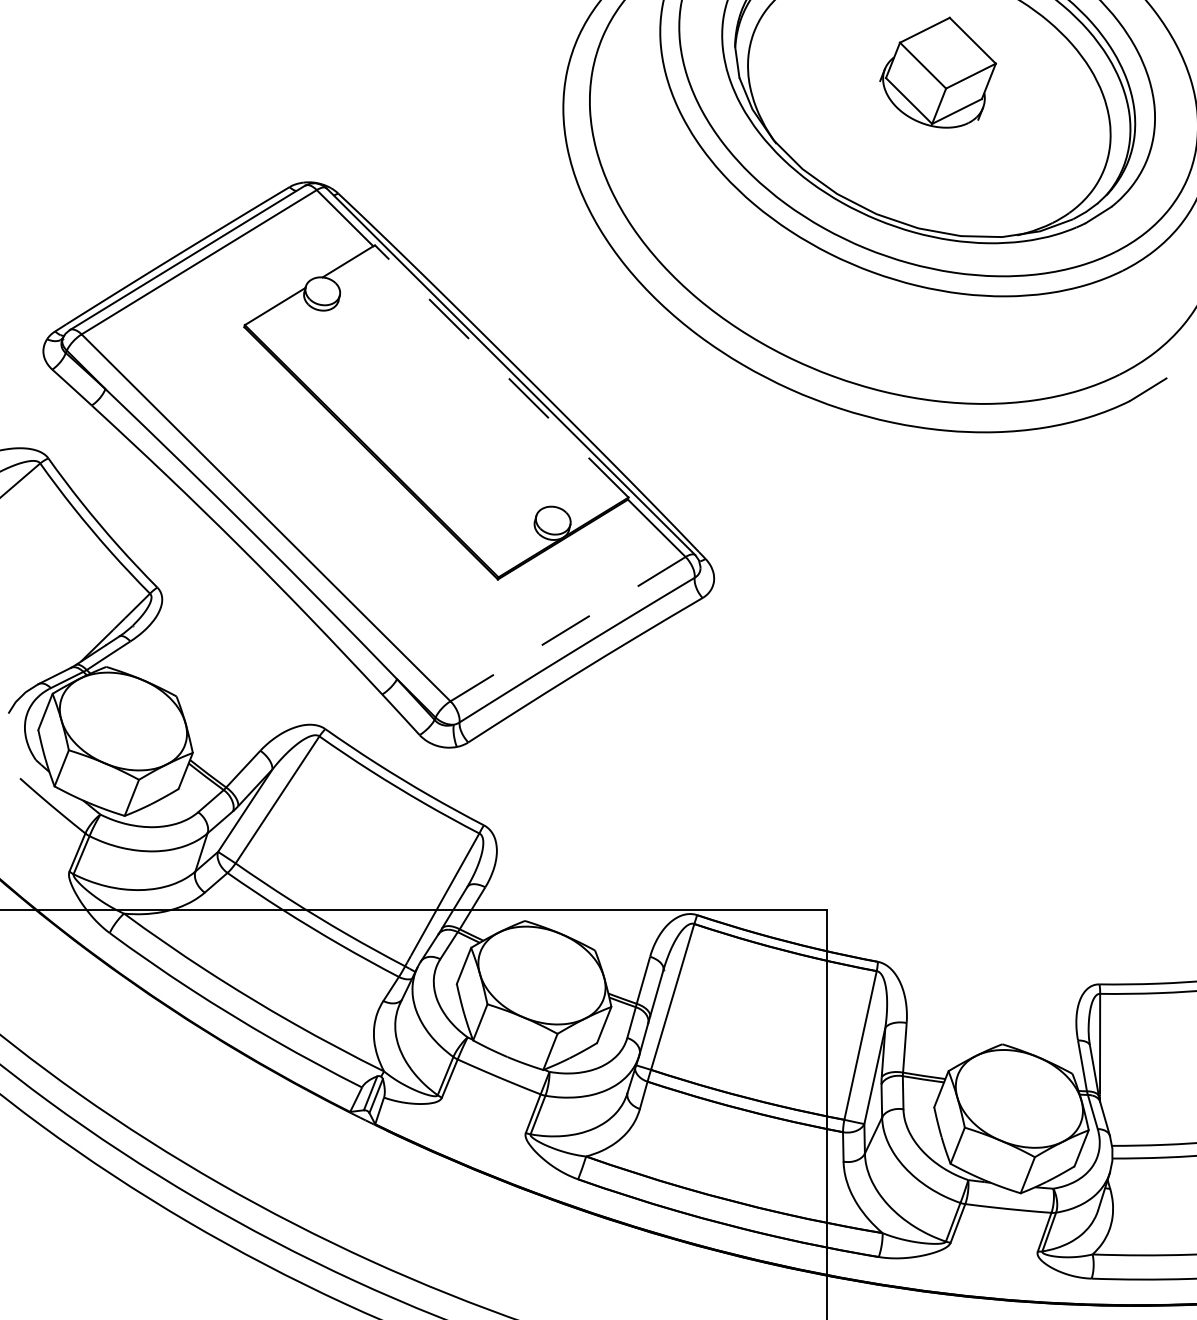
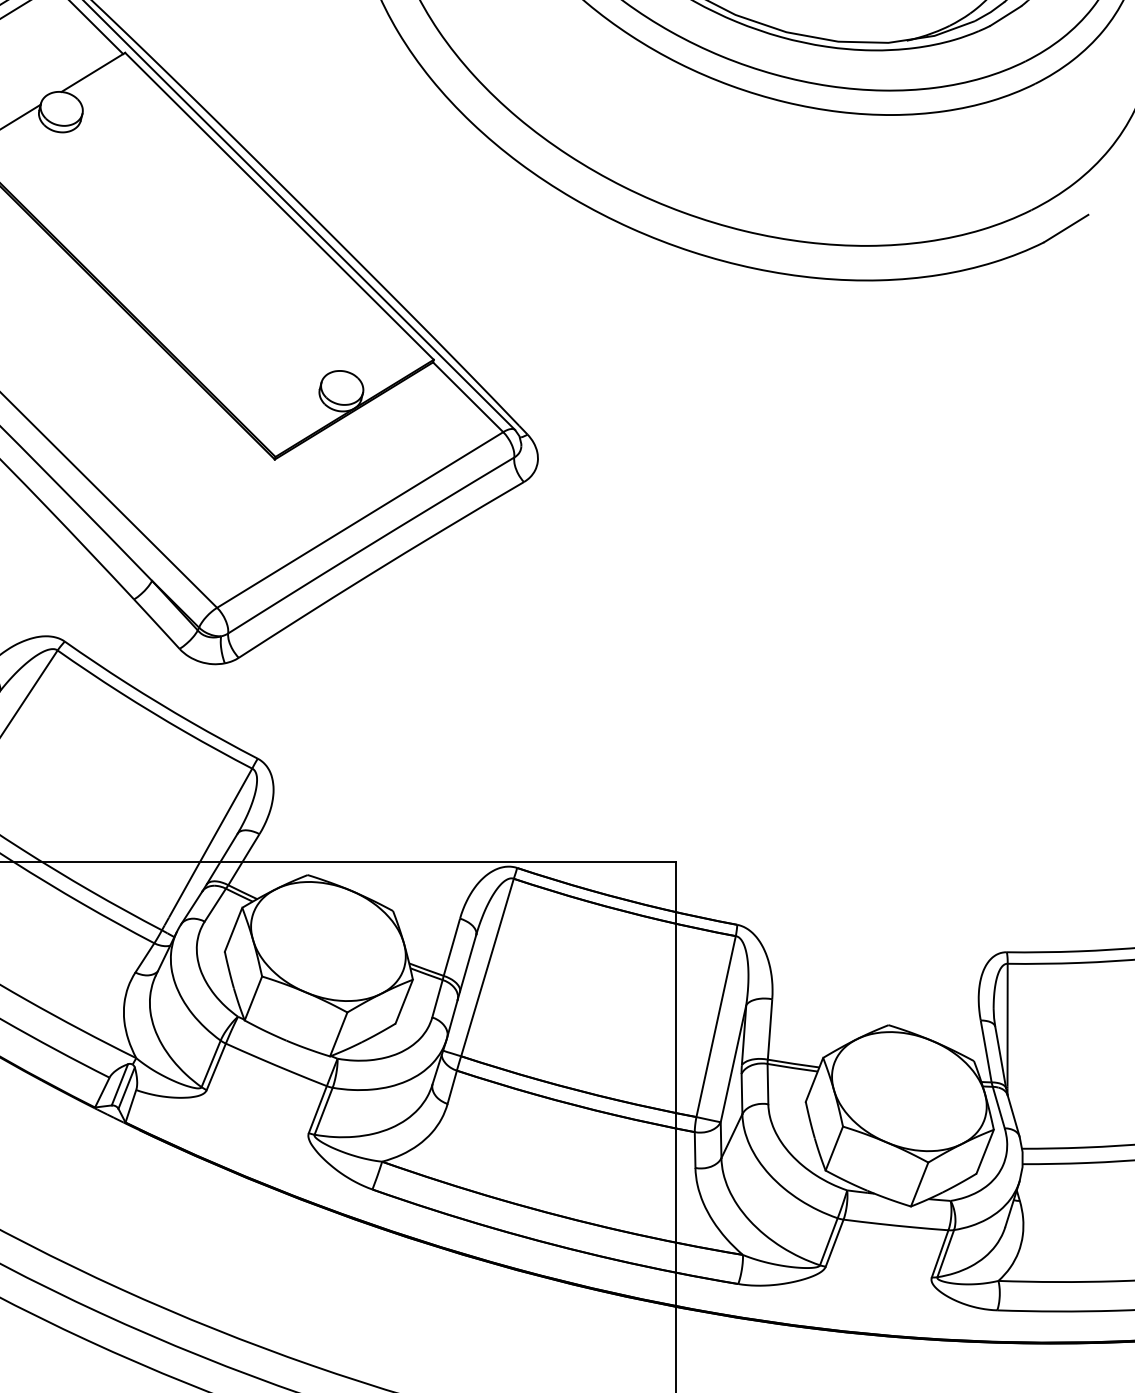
line: (501, 371) -> (279, 206), dashed -> solid
line: (568, 629) -> (360, 520), dashed -> solid

